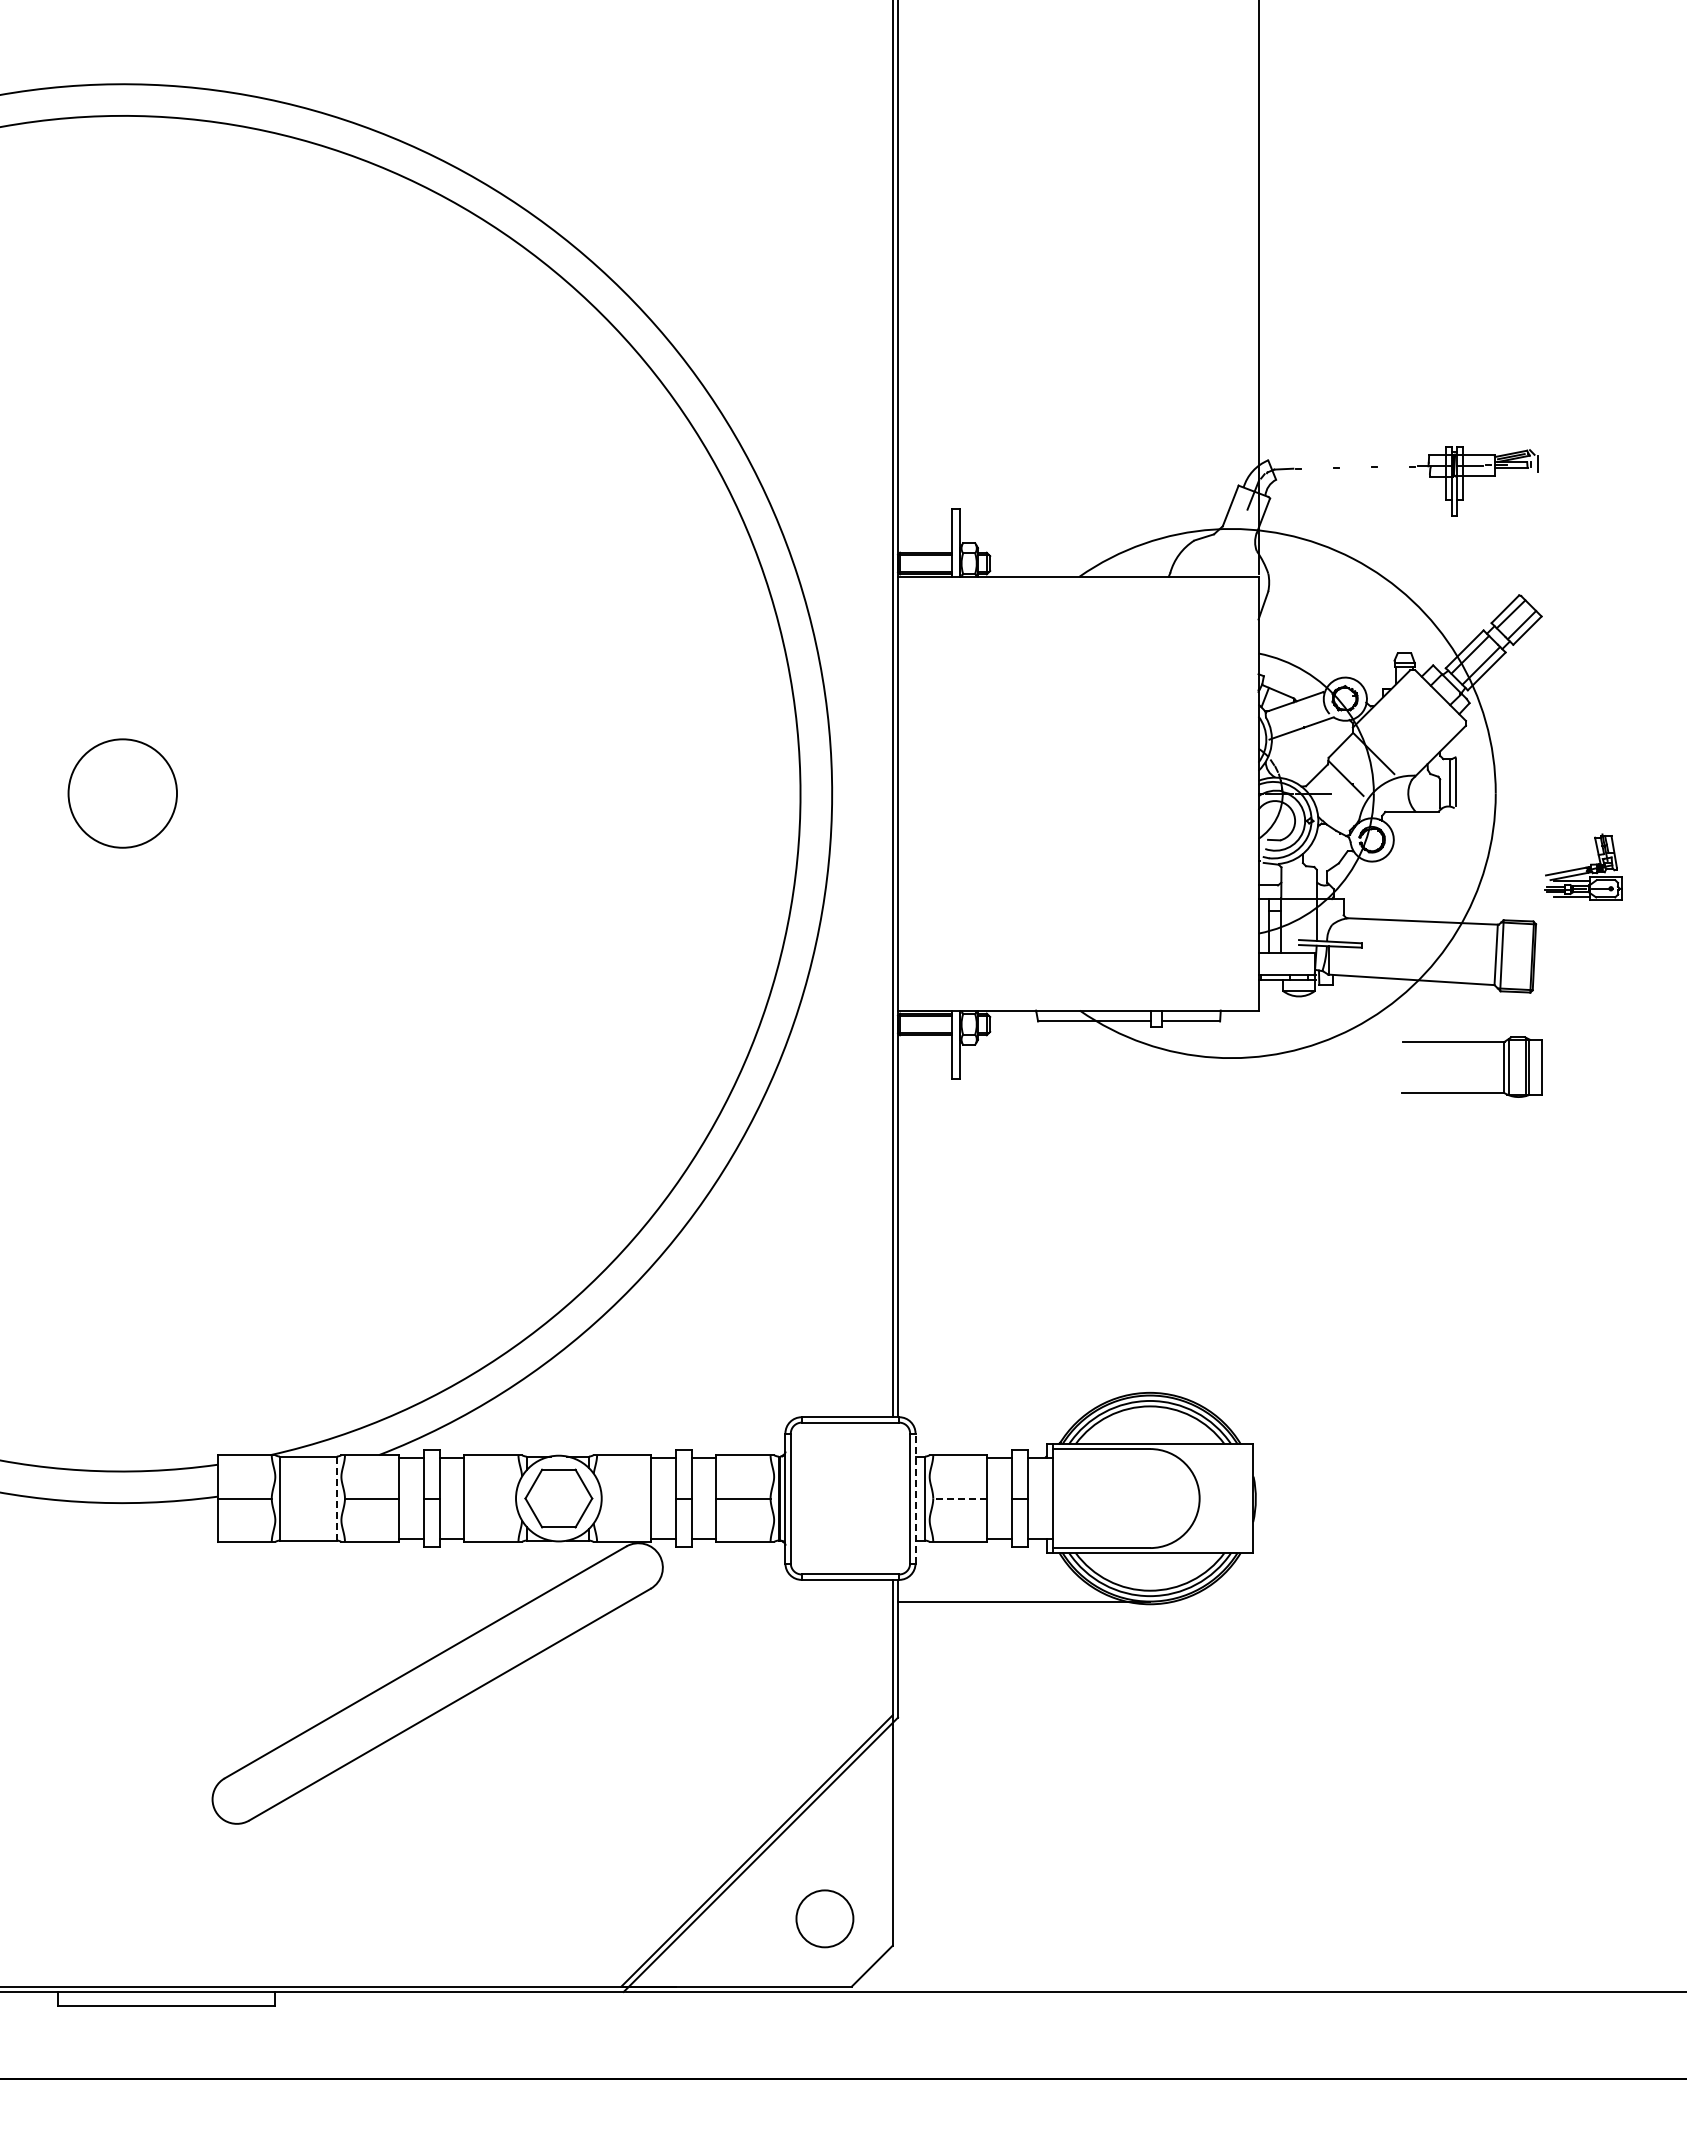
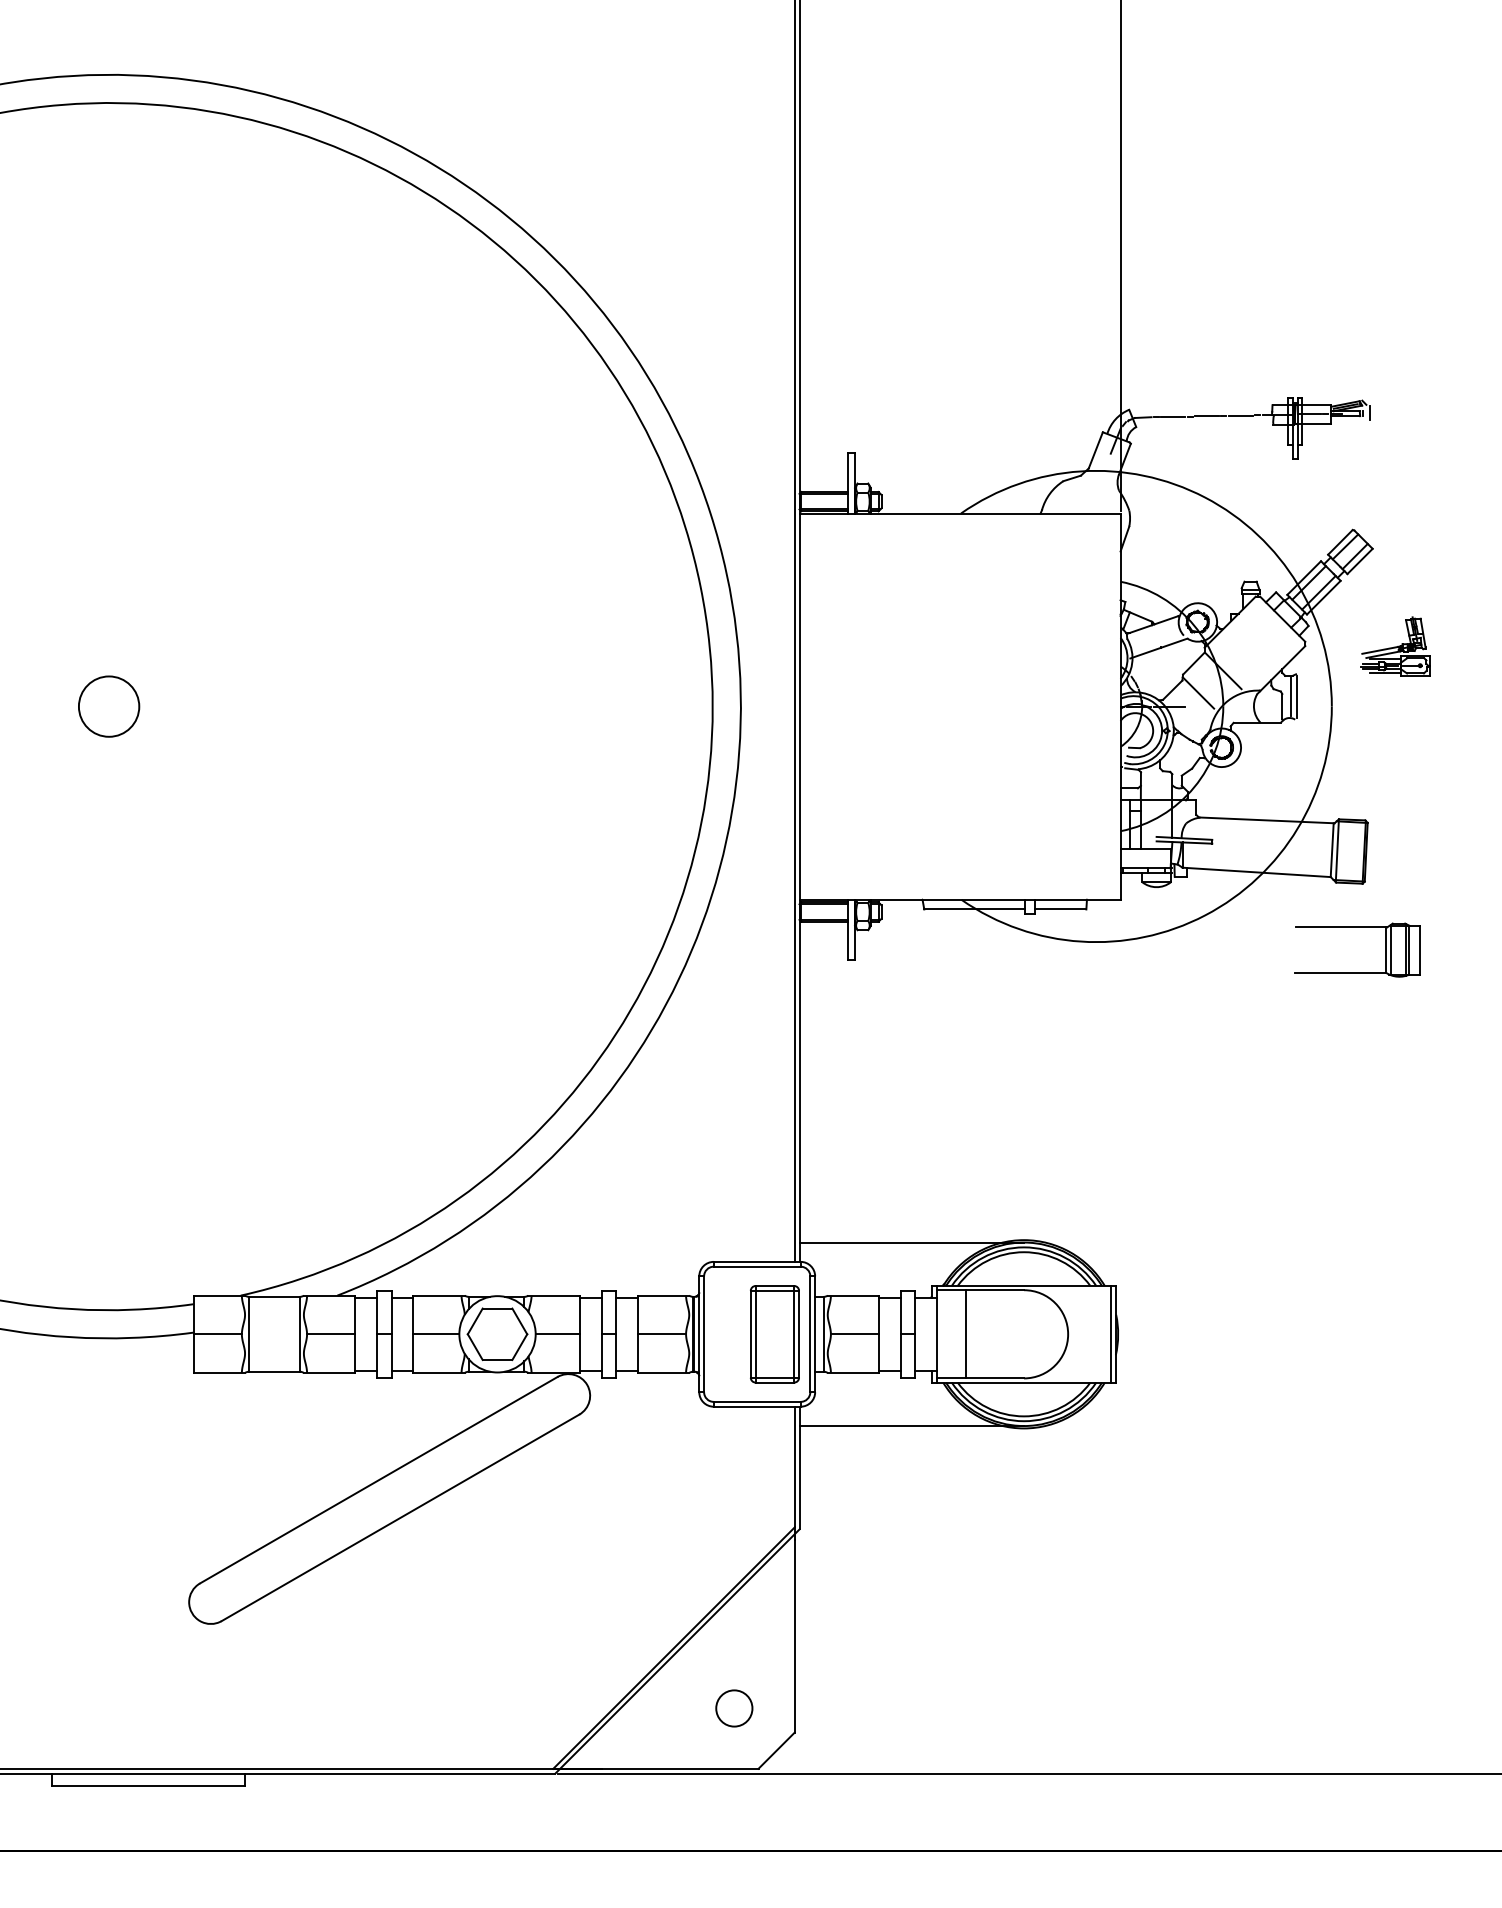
line: (1355, 467) -> (1206, 416), added
line: (1393, 467) -> (1240, 416), added
line: (1317, 468) -> (1173, 417), added
circle: (122, 793) -> (108, 706), size x0.62
part: (1583, 866) -> (1395, 645), moved
part: (1471, 1042) -> (1357, 928), moved
line: (1024, 1395) -> (912, 1242), added
line: (490, 1498) -> (436, 1334), added
line: (626, 1498) -> (557, 1334), added
part: (870, 1498) -> (775, 1334), added
line: (915, 1498) -> (815, 1334), dashed -> solid
line: (959, 1498) -> (854, 1334), dashed -> solid
line: (1085, 1498) -> (966, 1334), added
line: (1247, 1498) -> (1110, 1334), added
line: (336, 1499) -> (299, 1335), dashed -> solid
circle: (824, 1918) -> (734, 1708), size x0.71

